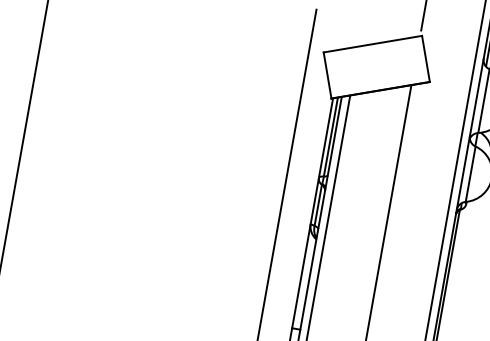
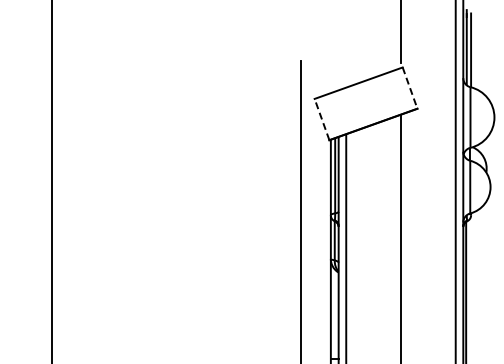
line: (426, 59) -> (410, 88), solid -> dashed
line: (328, 75) -> (322, 119), solid -> dashed

